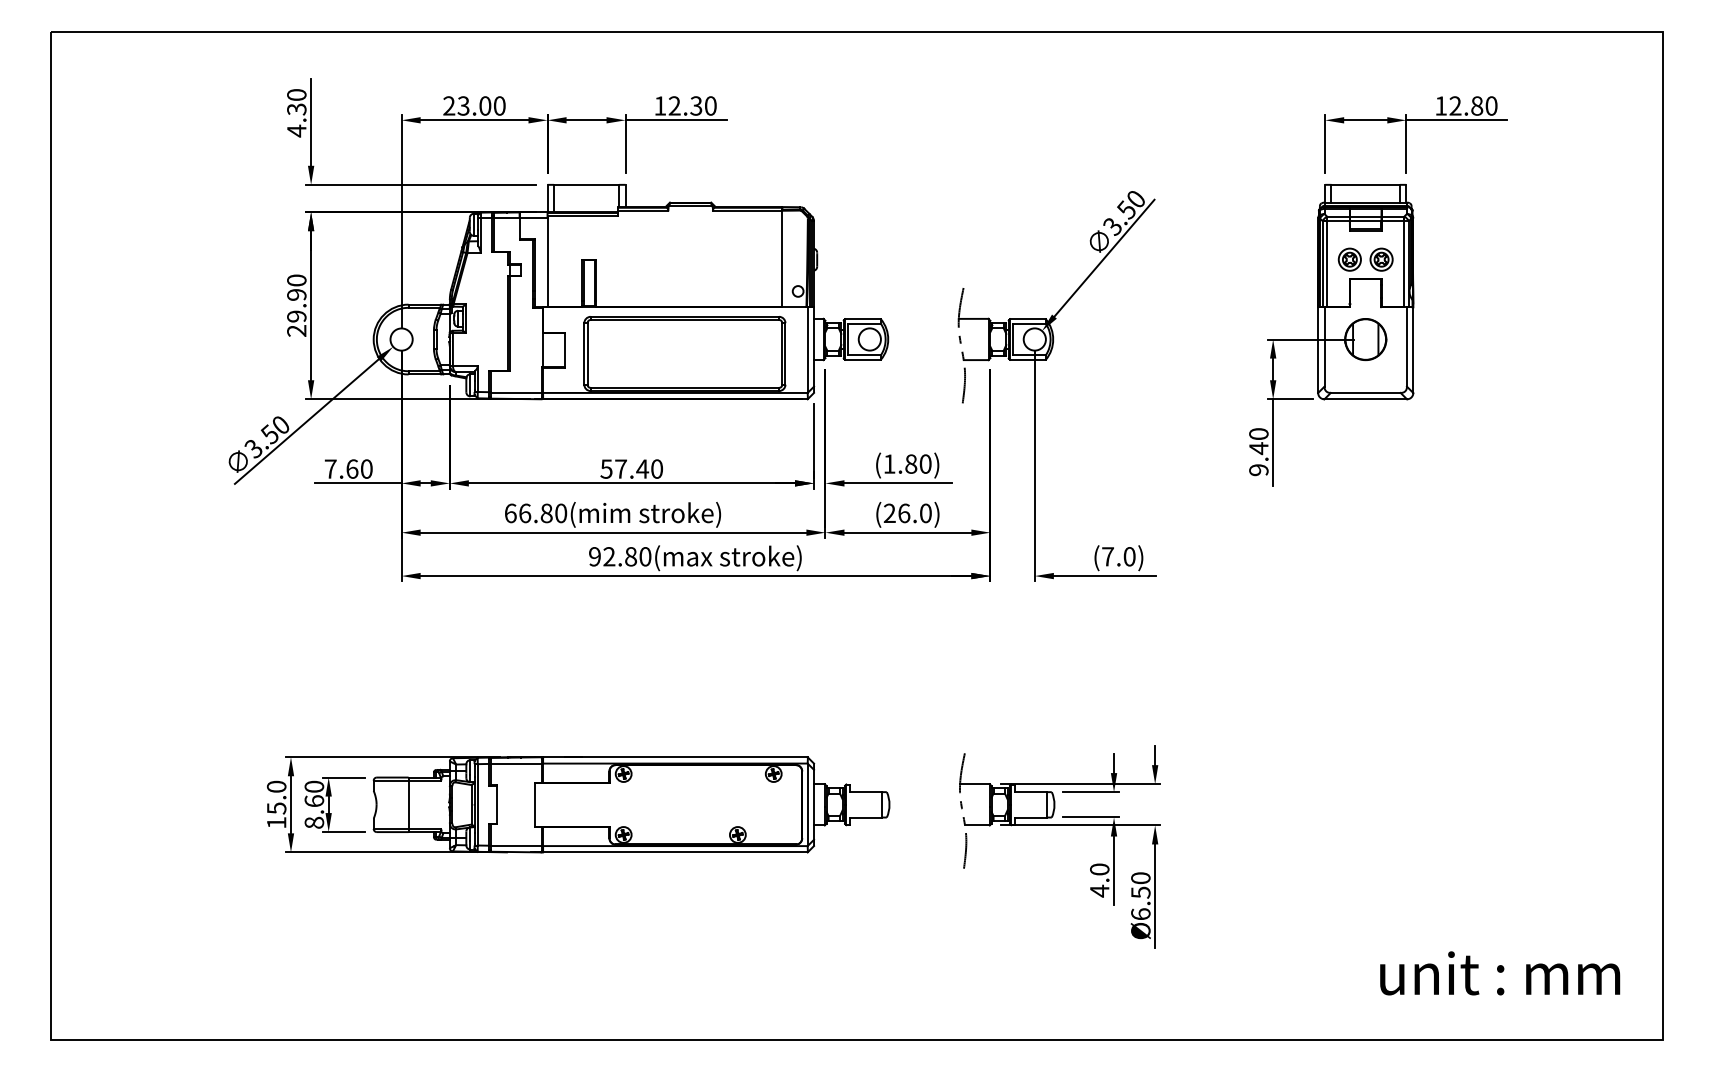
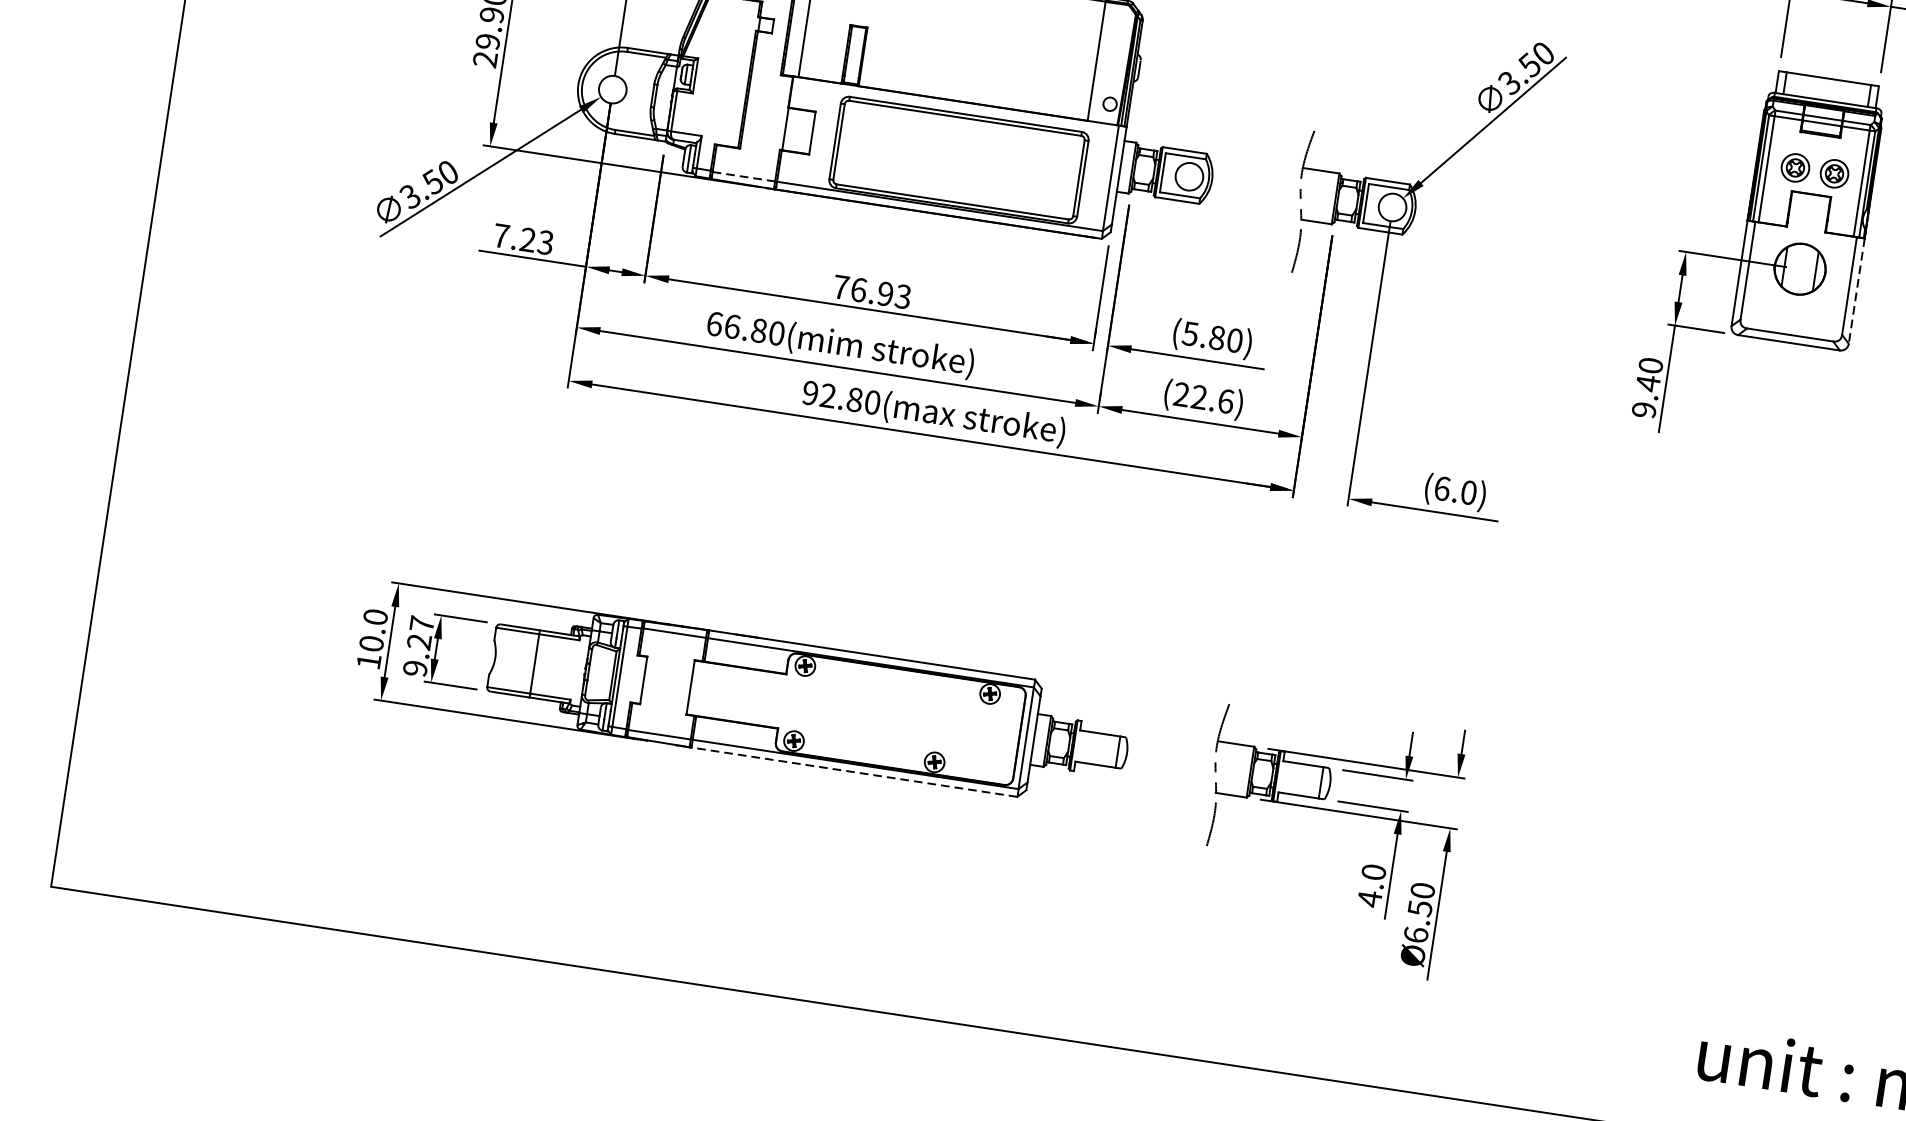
line: (1413, 350) -> (1856, 291), solid -> dashed
line: (516, 392) -> (744, 176), solid -> dashed
text: (889, 463) -> (1190, 333), (1.80) -> (5.80)
text: (359, 468) -> (536, 240), 7.60 -> 7.23
text: (631, 468) -> (871, 291), 57.40 -> 76.93
text: (914, 513) -> (1212, 399), (26.0) -> (22.6)
text: (1108, 556) -> (1442, 488), (7.0) -> (6.0)
text: (314, 804) -> (418, 646), 8.60 -> 9.27
text: (276, 808) -> (371, 643), 15.0 -> 10.0
line: (674, 852) -> (853, 772), solid -> dashed

